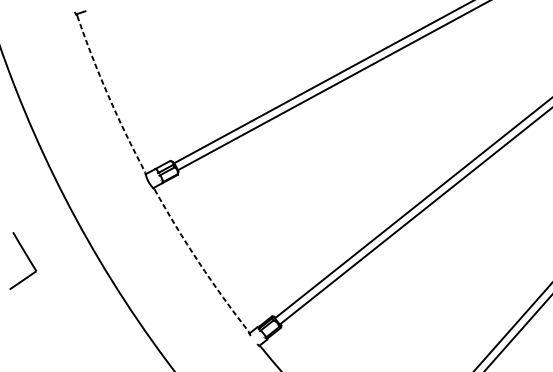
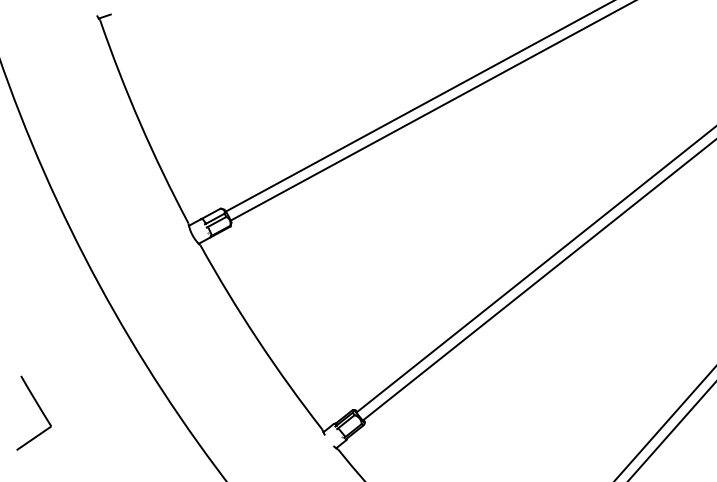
arc: (108, 95) -> (140, 123), dashed -> solid
part: (27, 258) -> (39, 409), moved
arc: (198, 262) -> (257, 340), dashed -> solid

